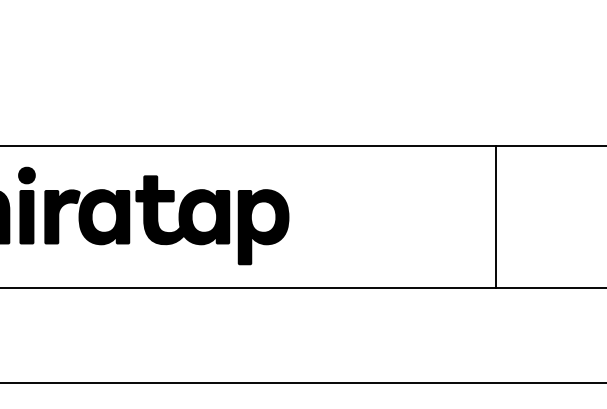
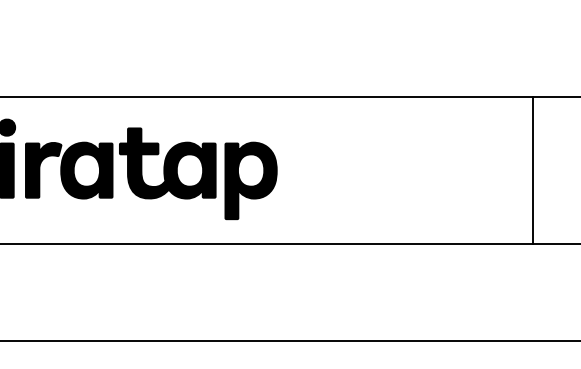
line: (496, 216) -> (533, 169), moved

